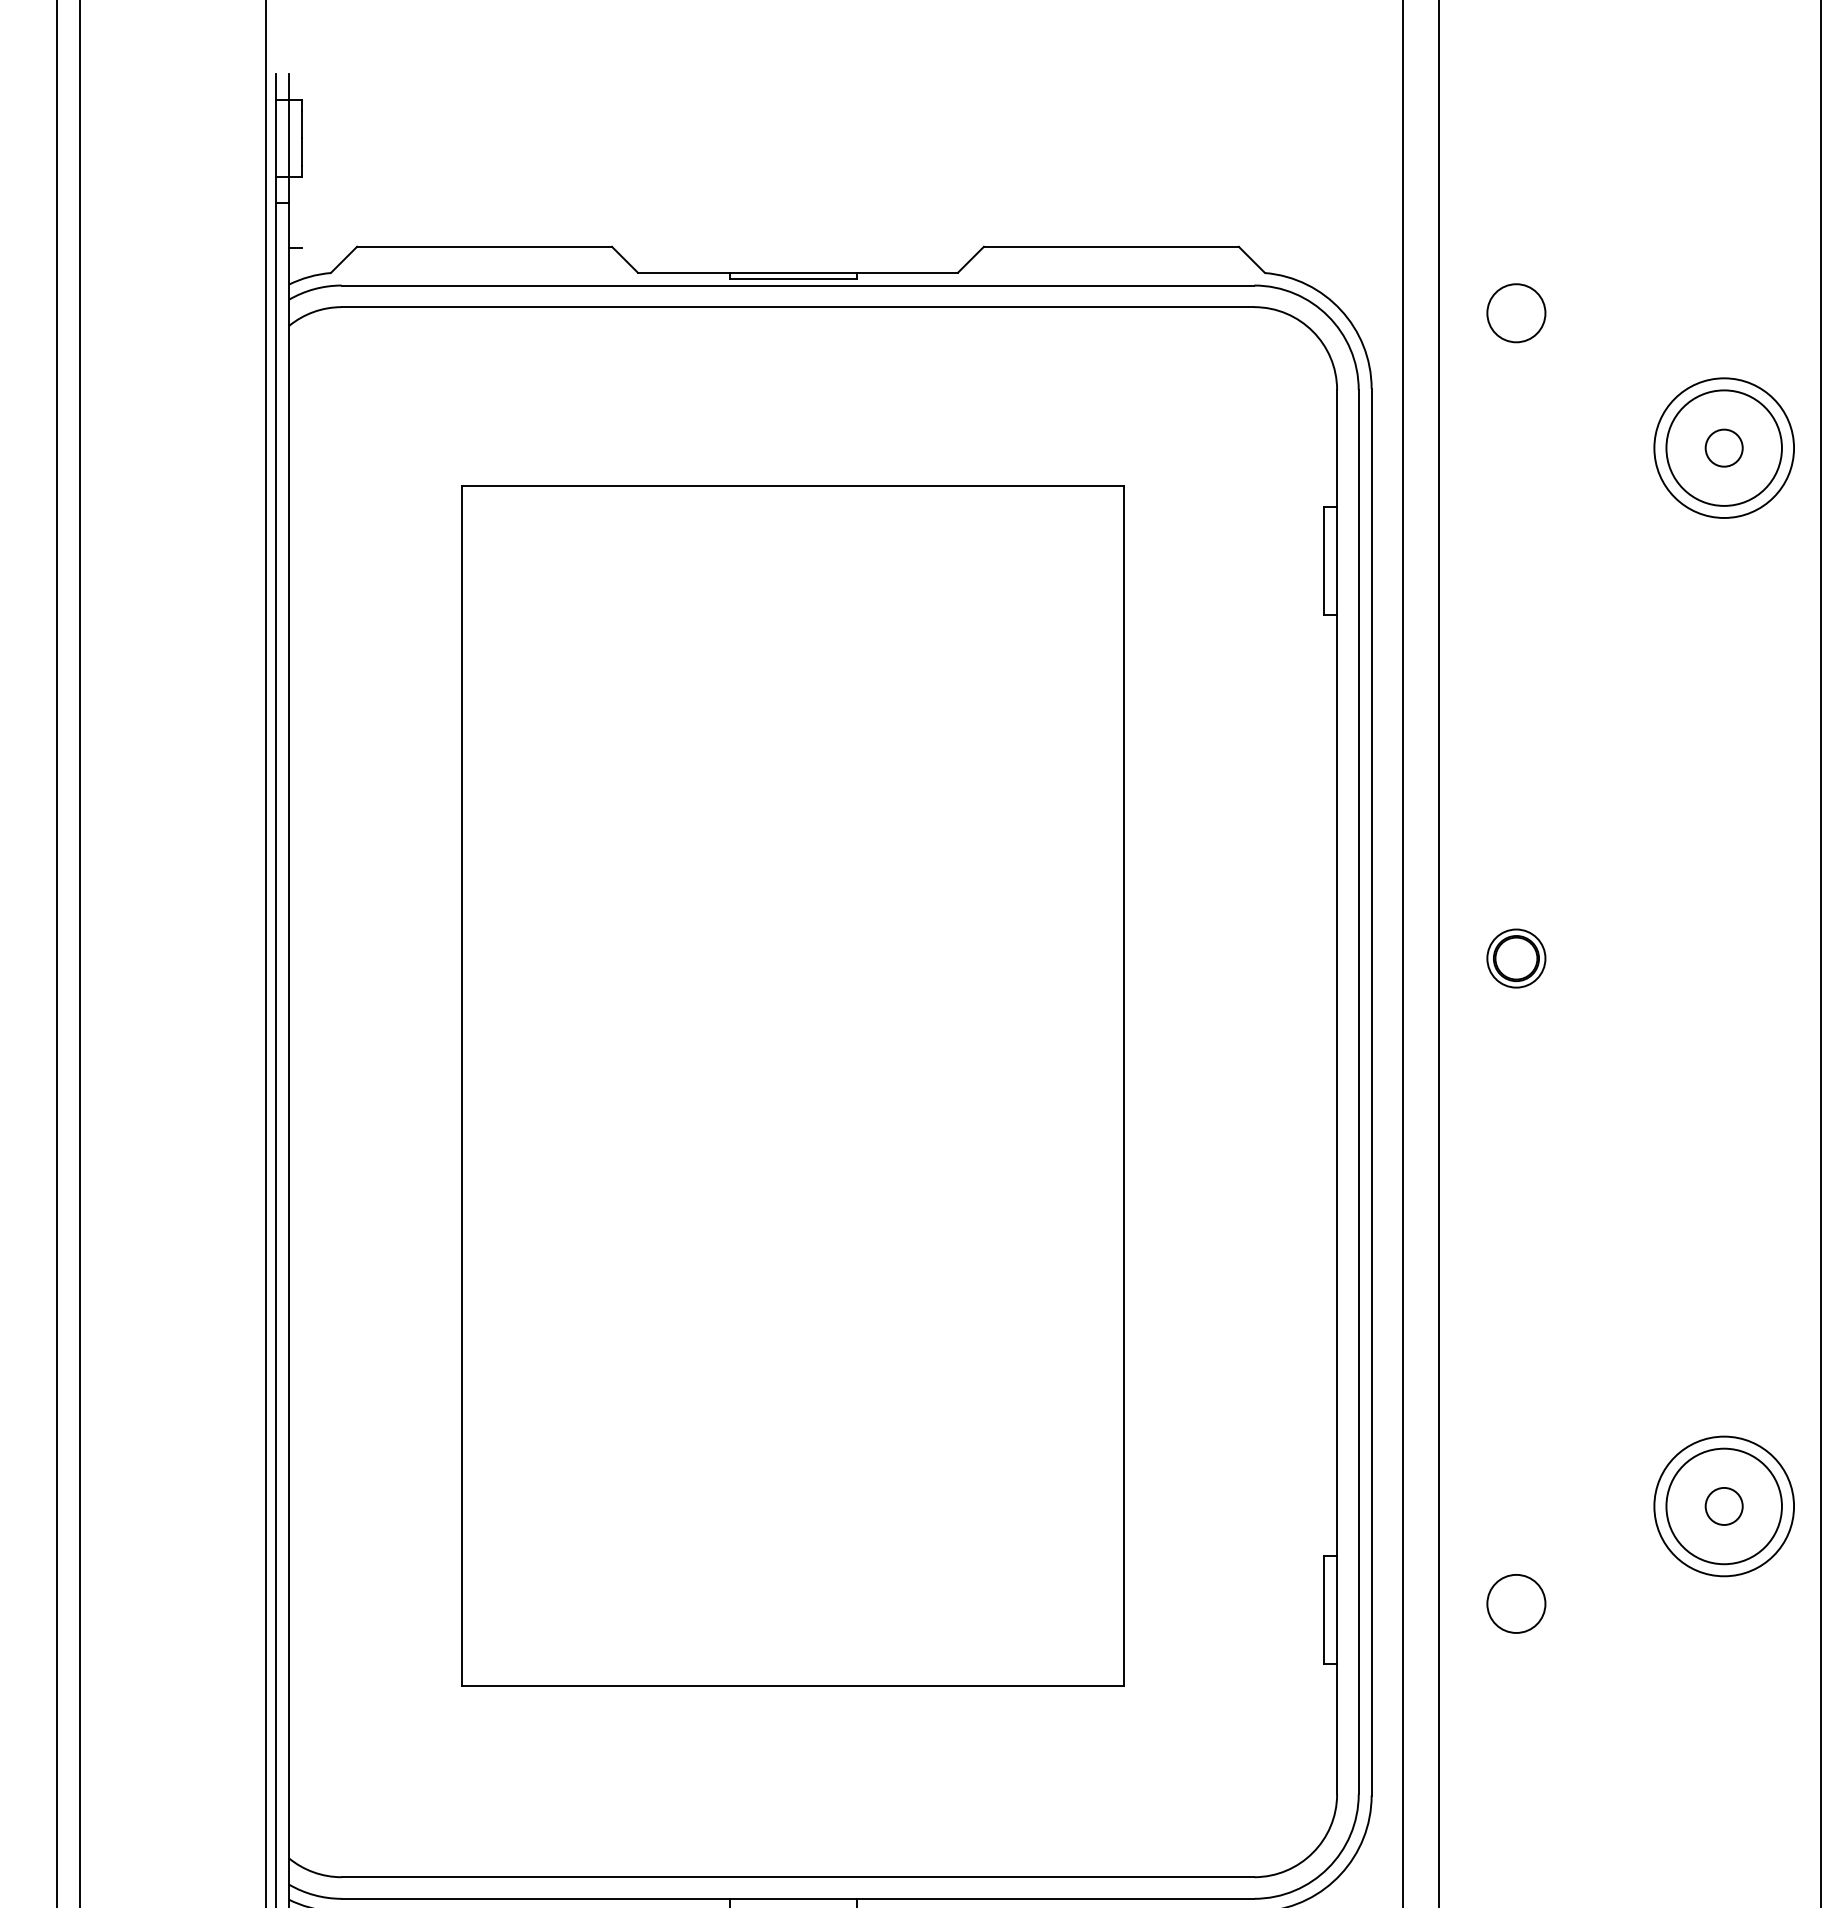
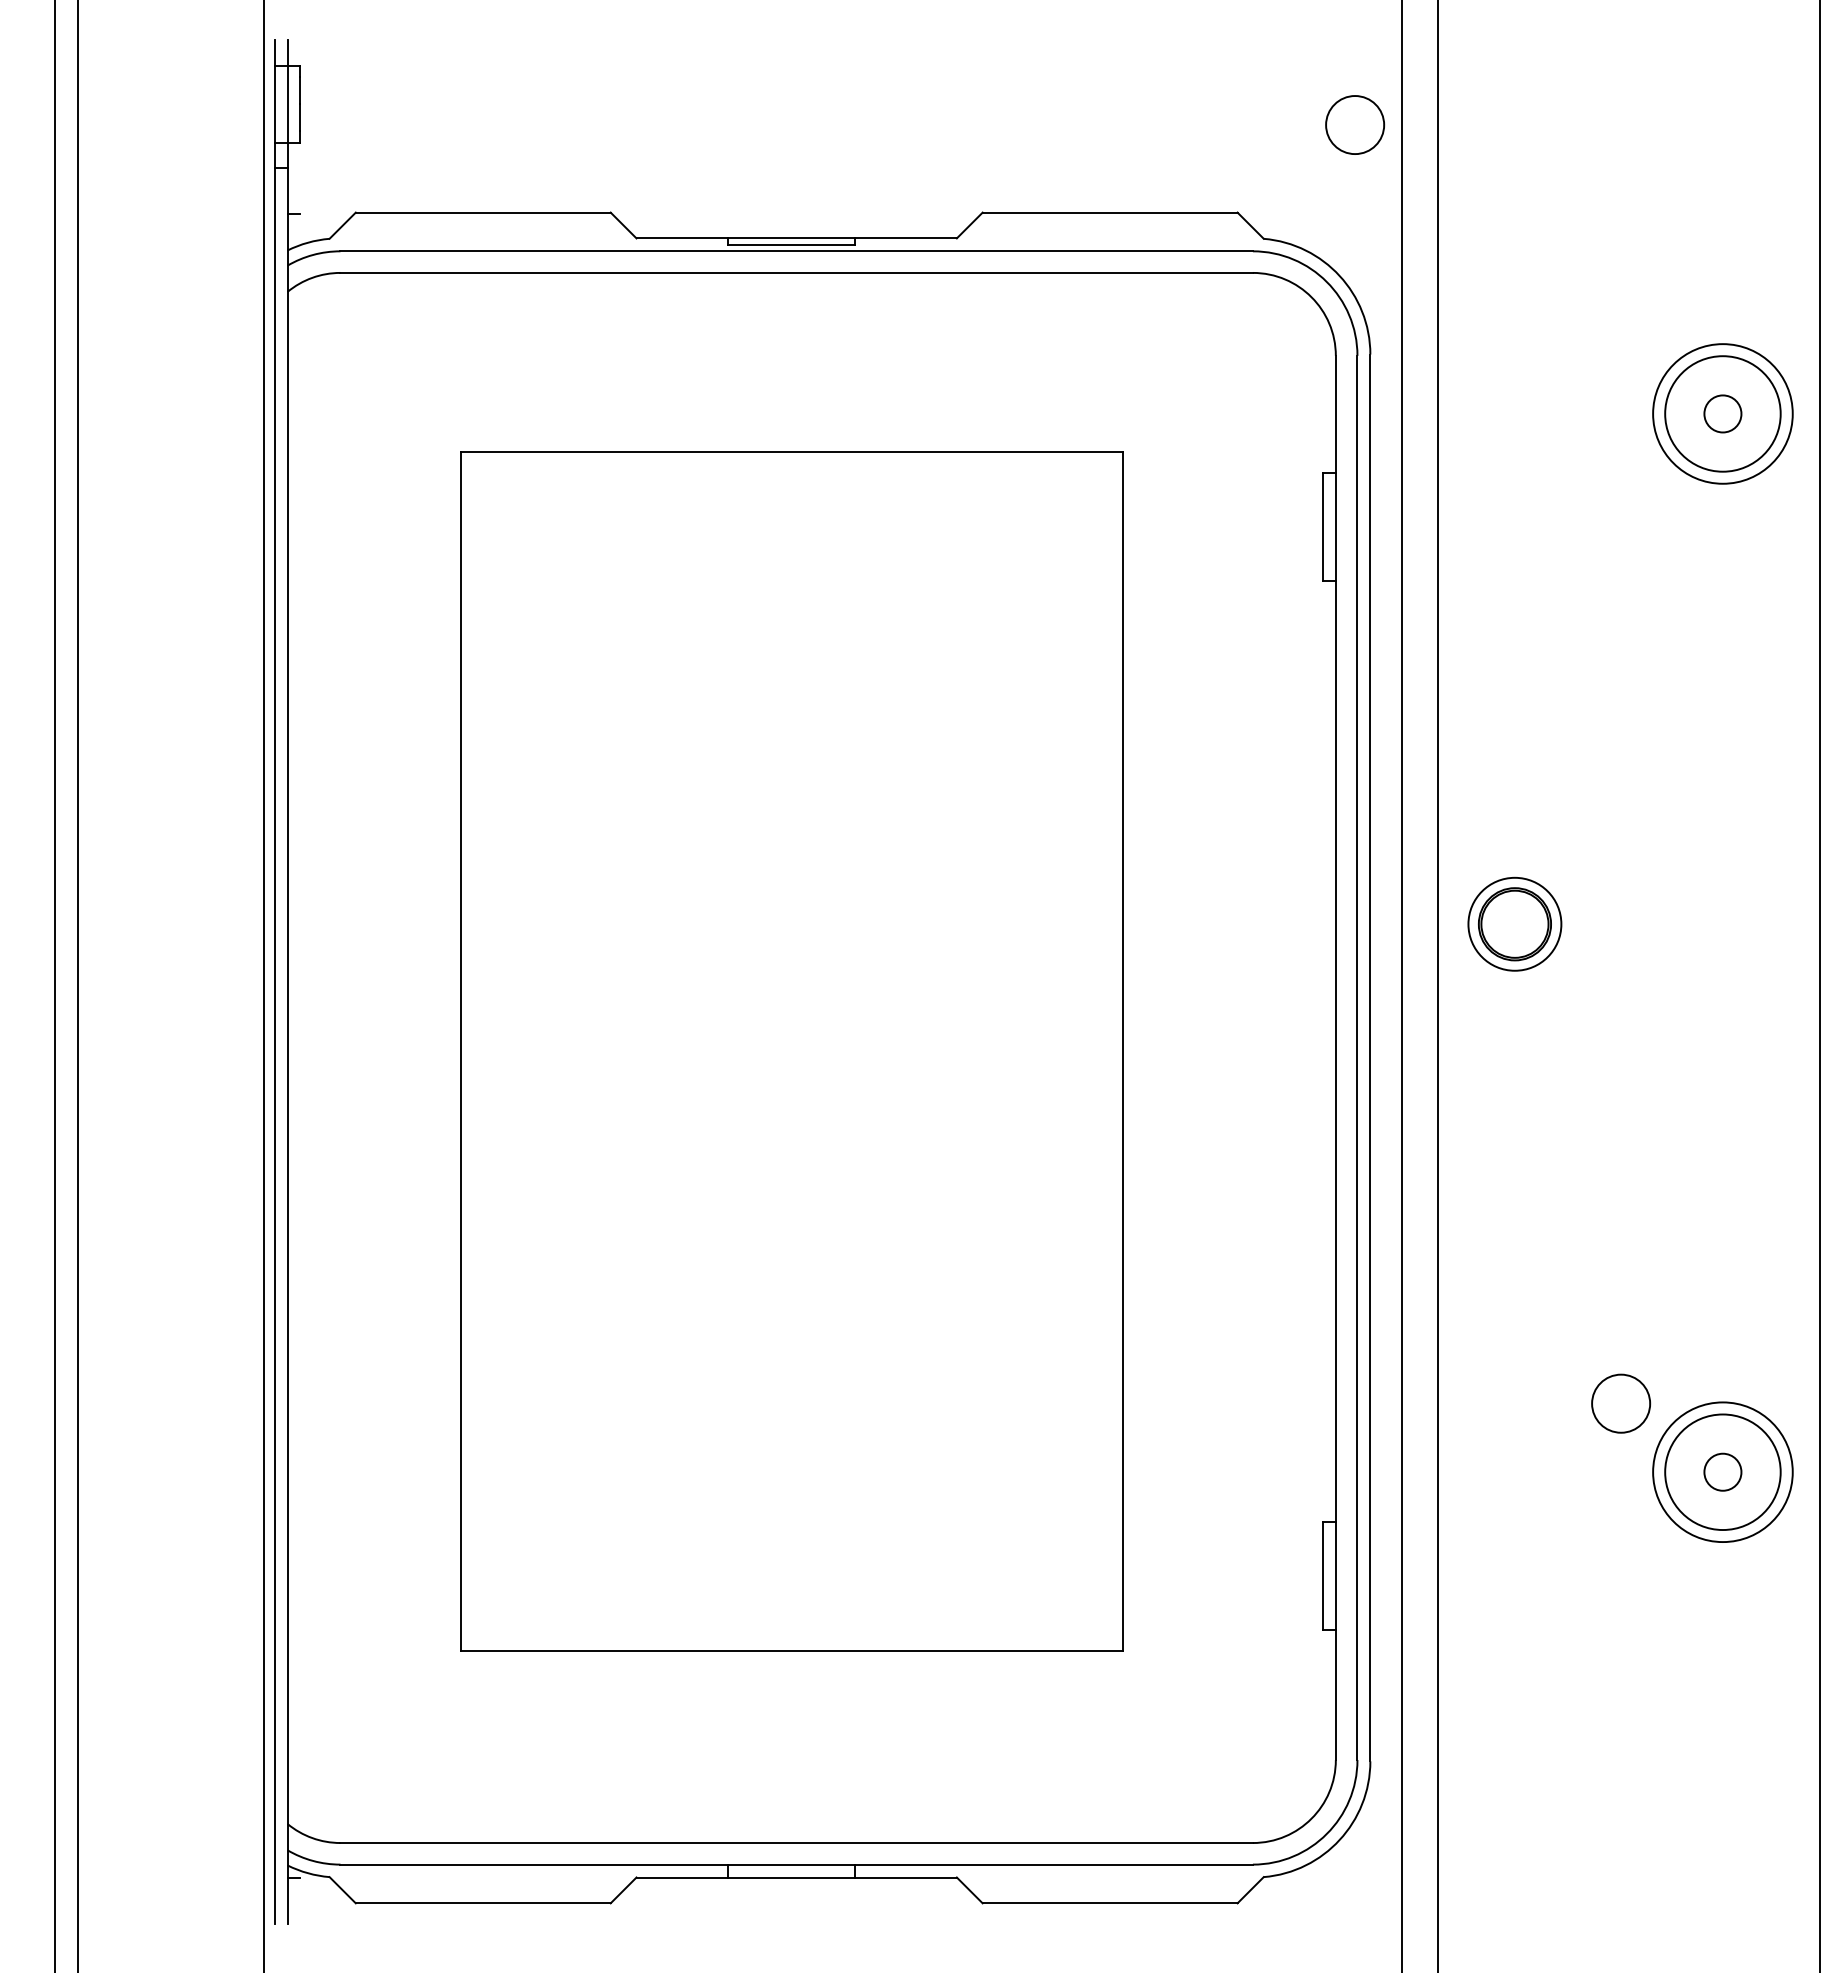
circle: (1516, 312) -> (1355, 124), moved
part: (1516, 958) -> (1515, 924), size x1.6
circle: (1516, 1603) -> (1621, 1403), moved

